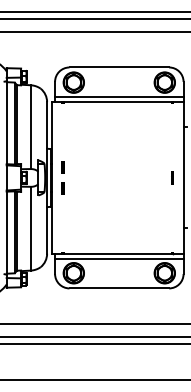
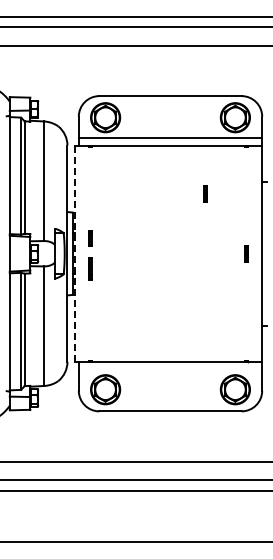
part: (143, 135) -> (205, 193), added
line: (52, 178) -> (74, 254), solid -> dashed
part: (63, 188) -> (90, 268), size x1.4
line: (119, 259) -> (170, 369), removed

